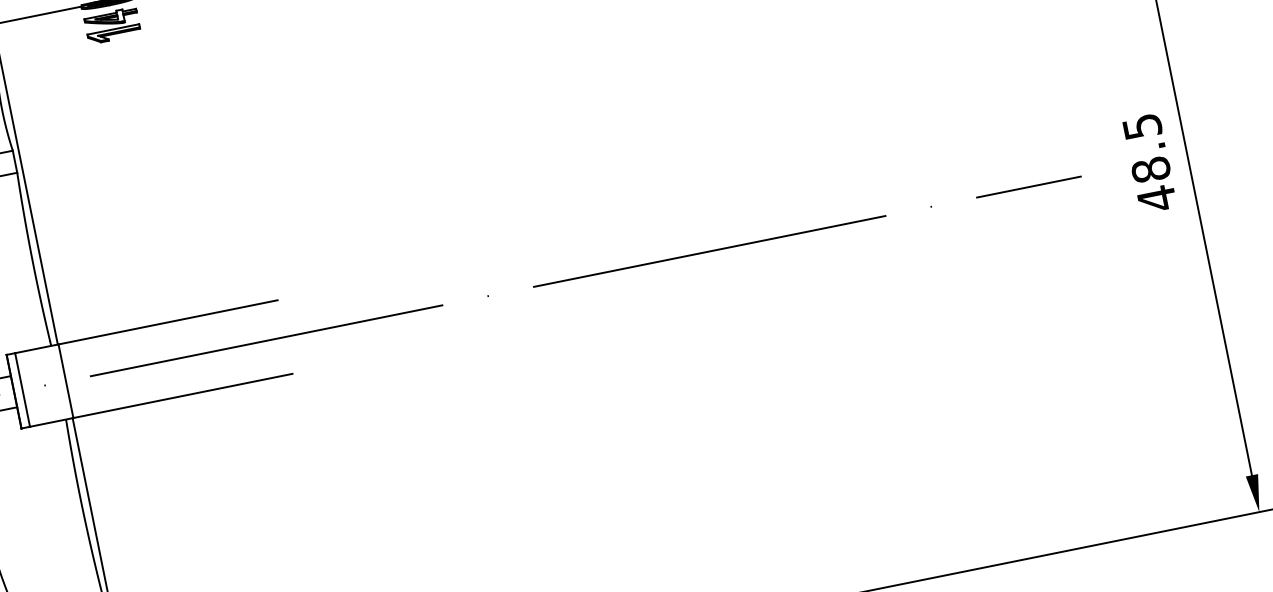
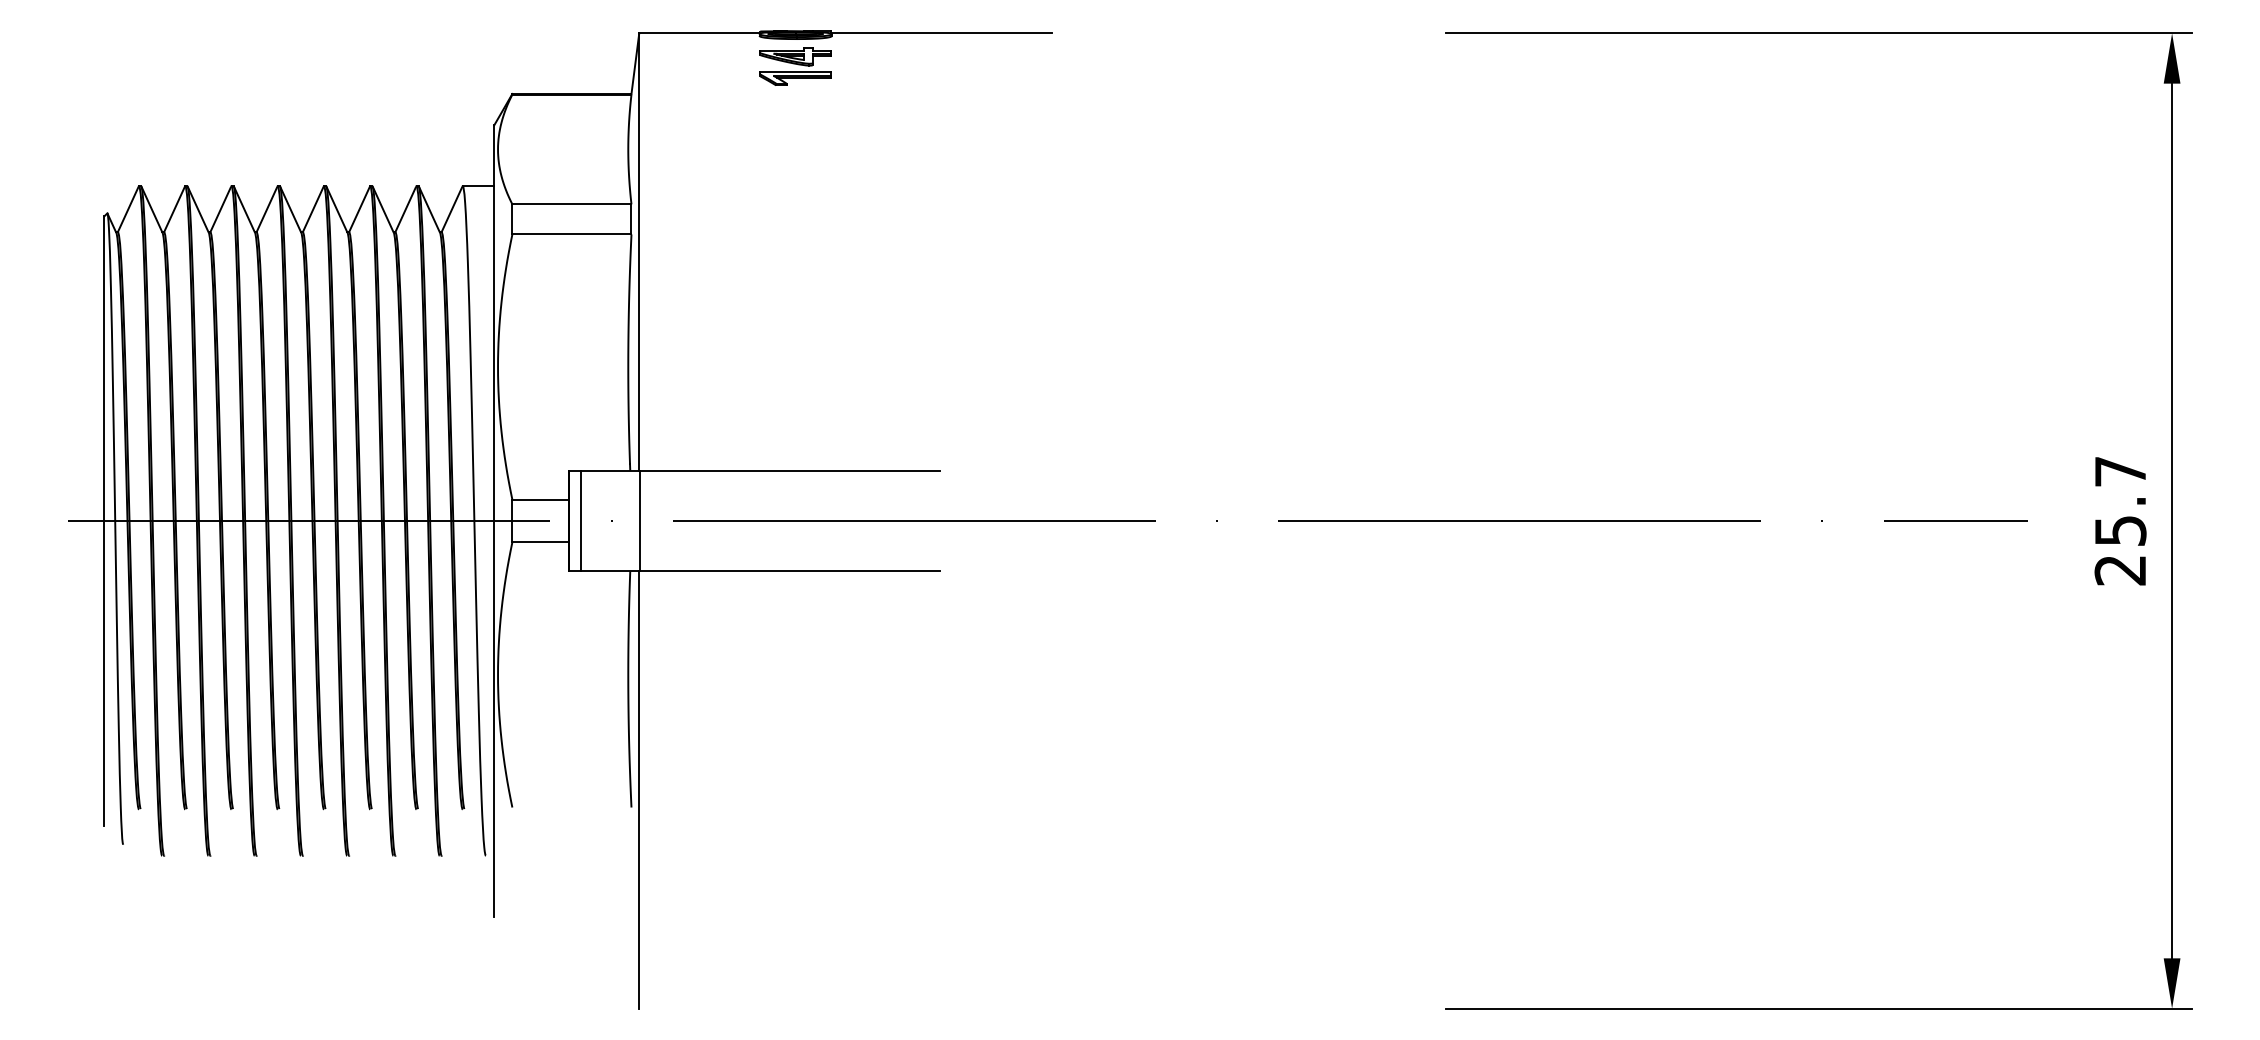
text: (1149, 163) -> (2120, 521), 48.5 -> 25.7

